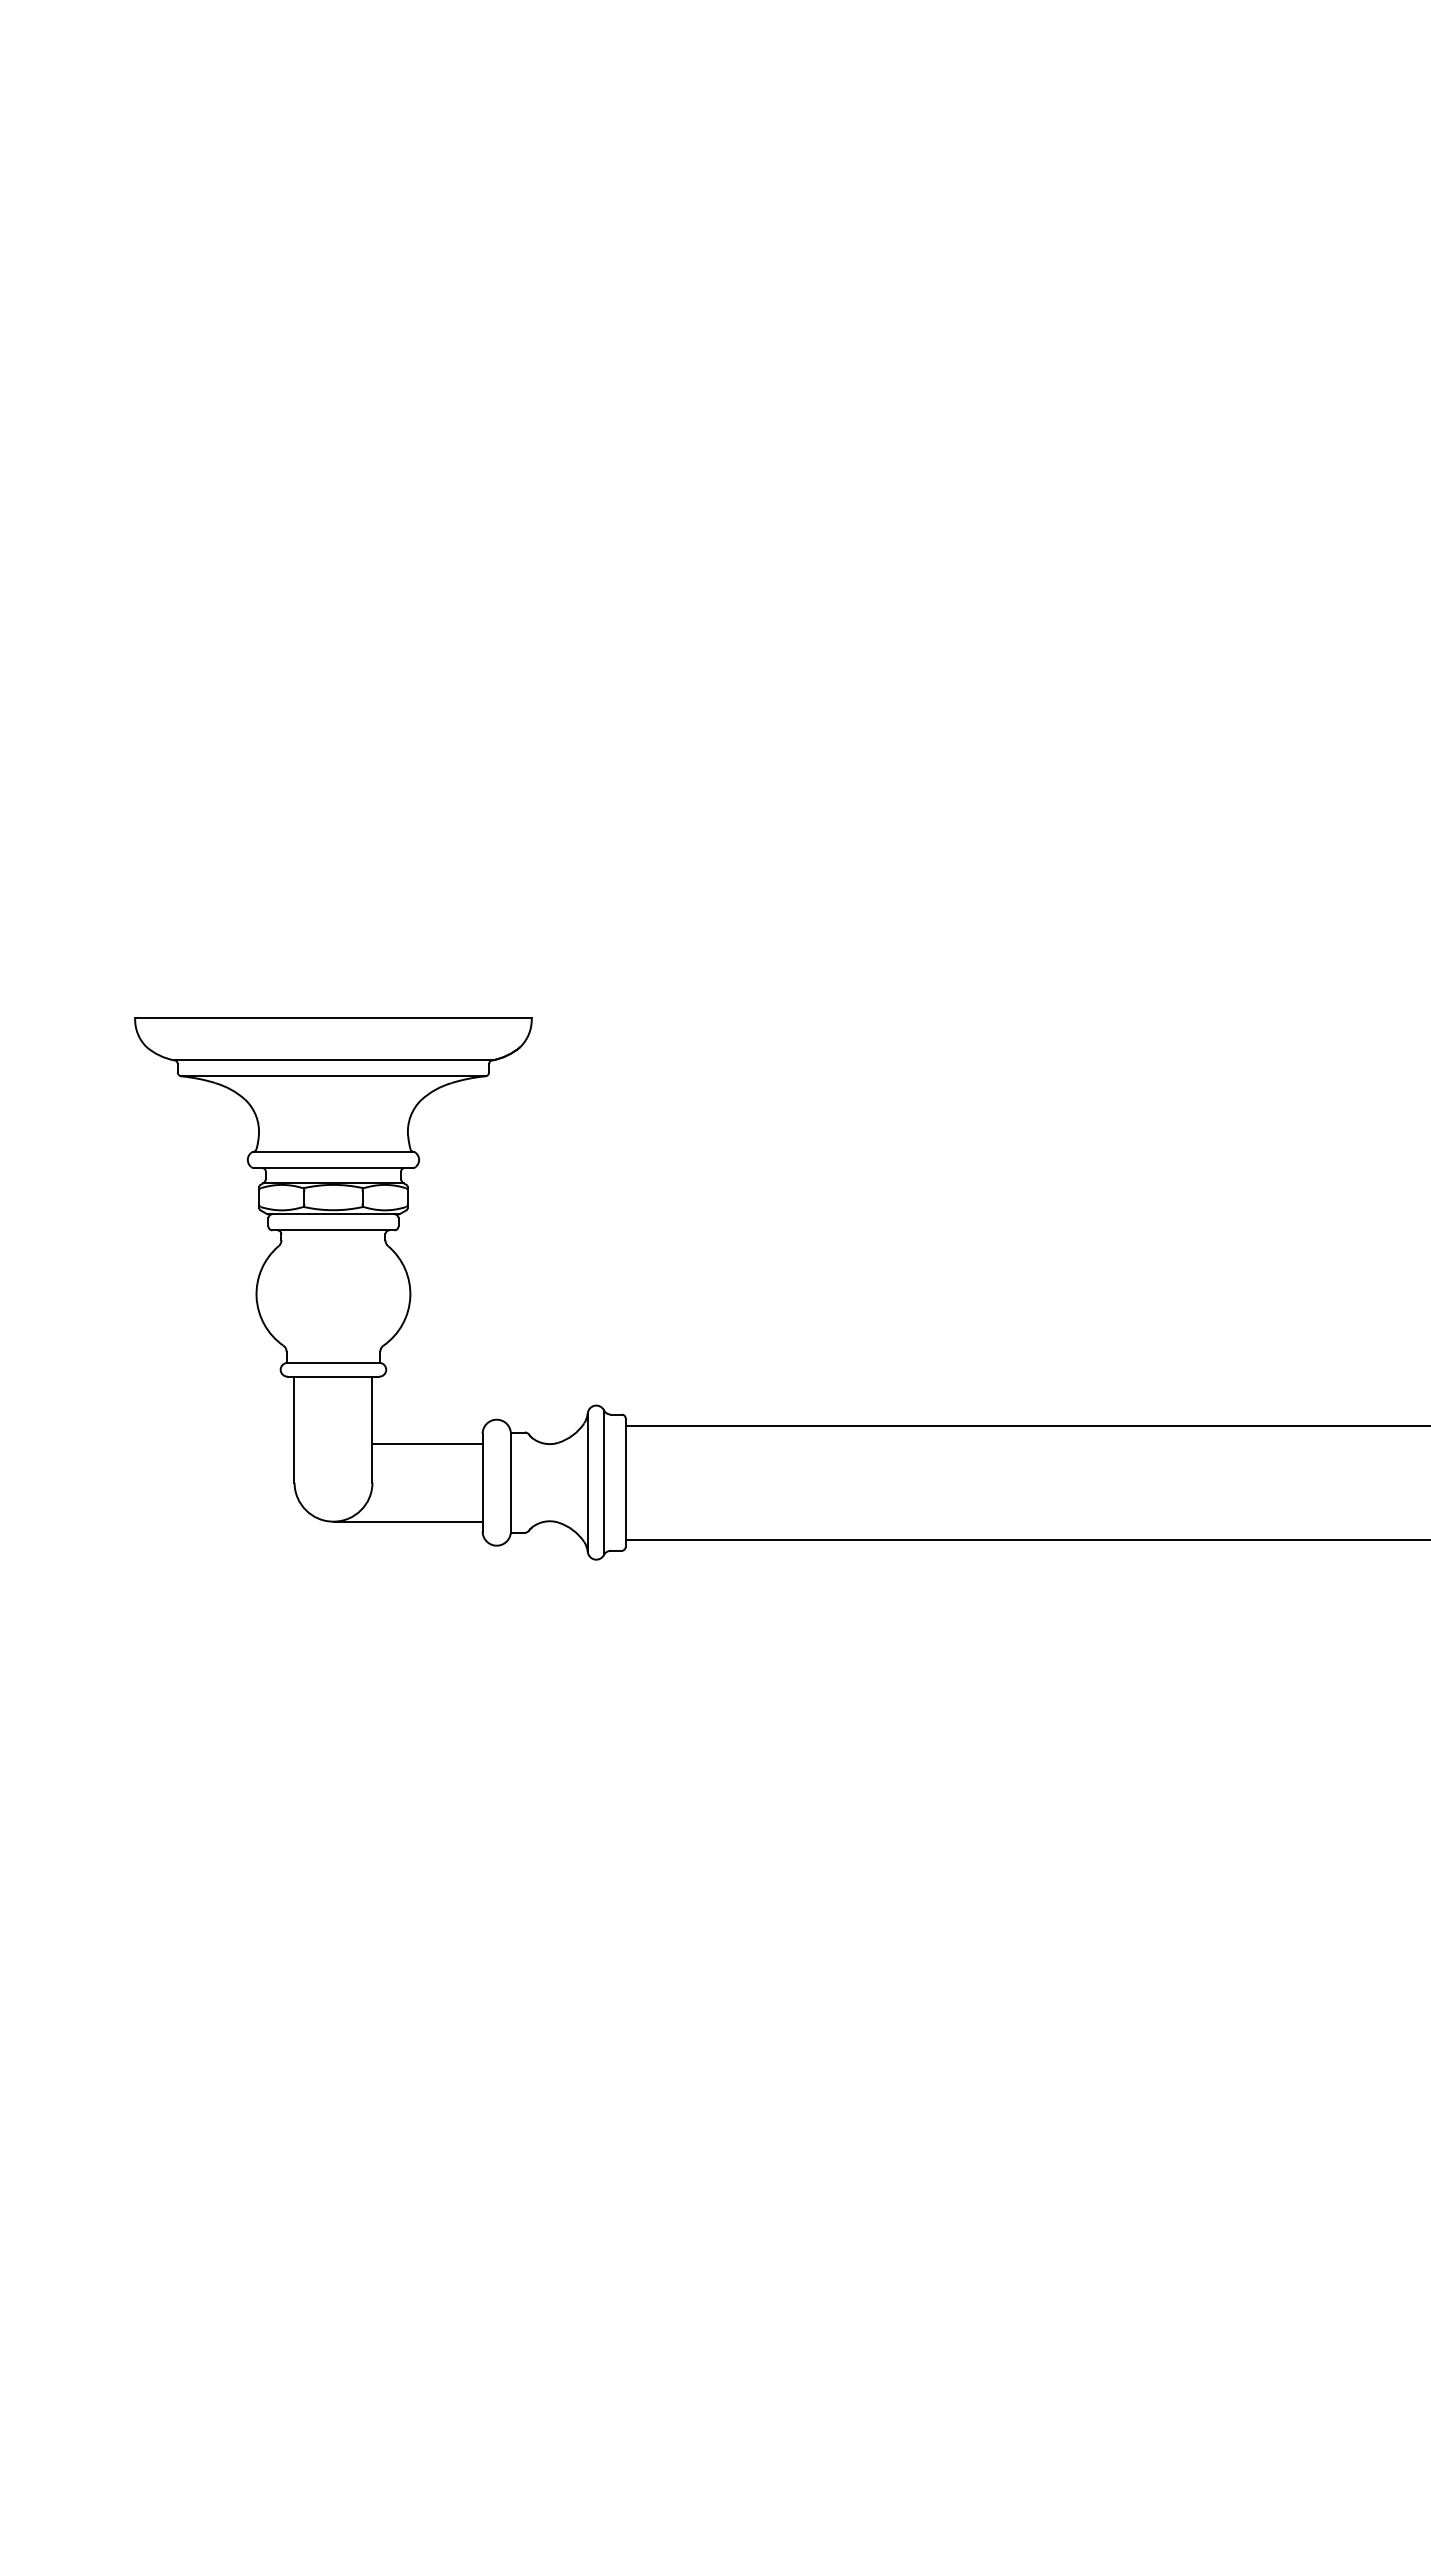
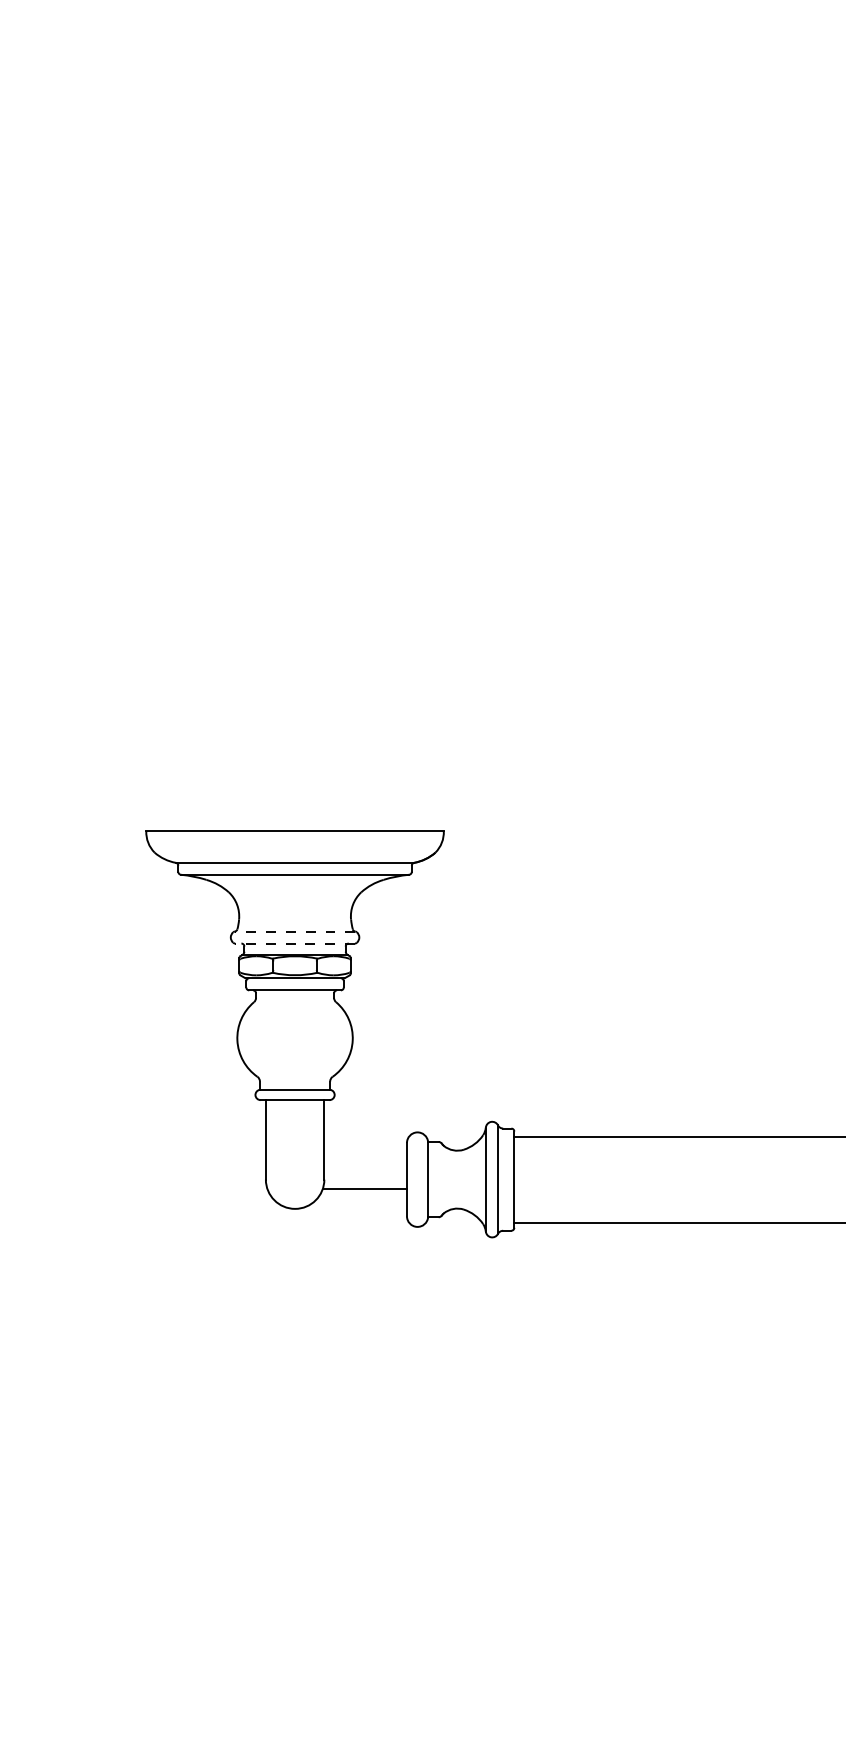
line: (332, 1152) -> (294, 931), solid -> dashed
line: (333, 1167) -> (295, 943), solid -> dashed
line: (427, 1443) -> (365, 1188), moved
line: (407, 1521) -> (350, 1208), removed

